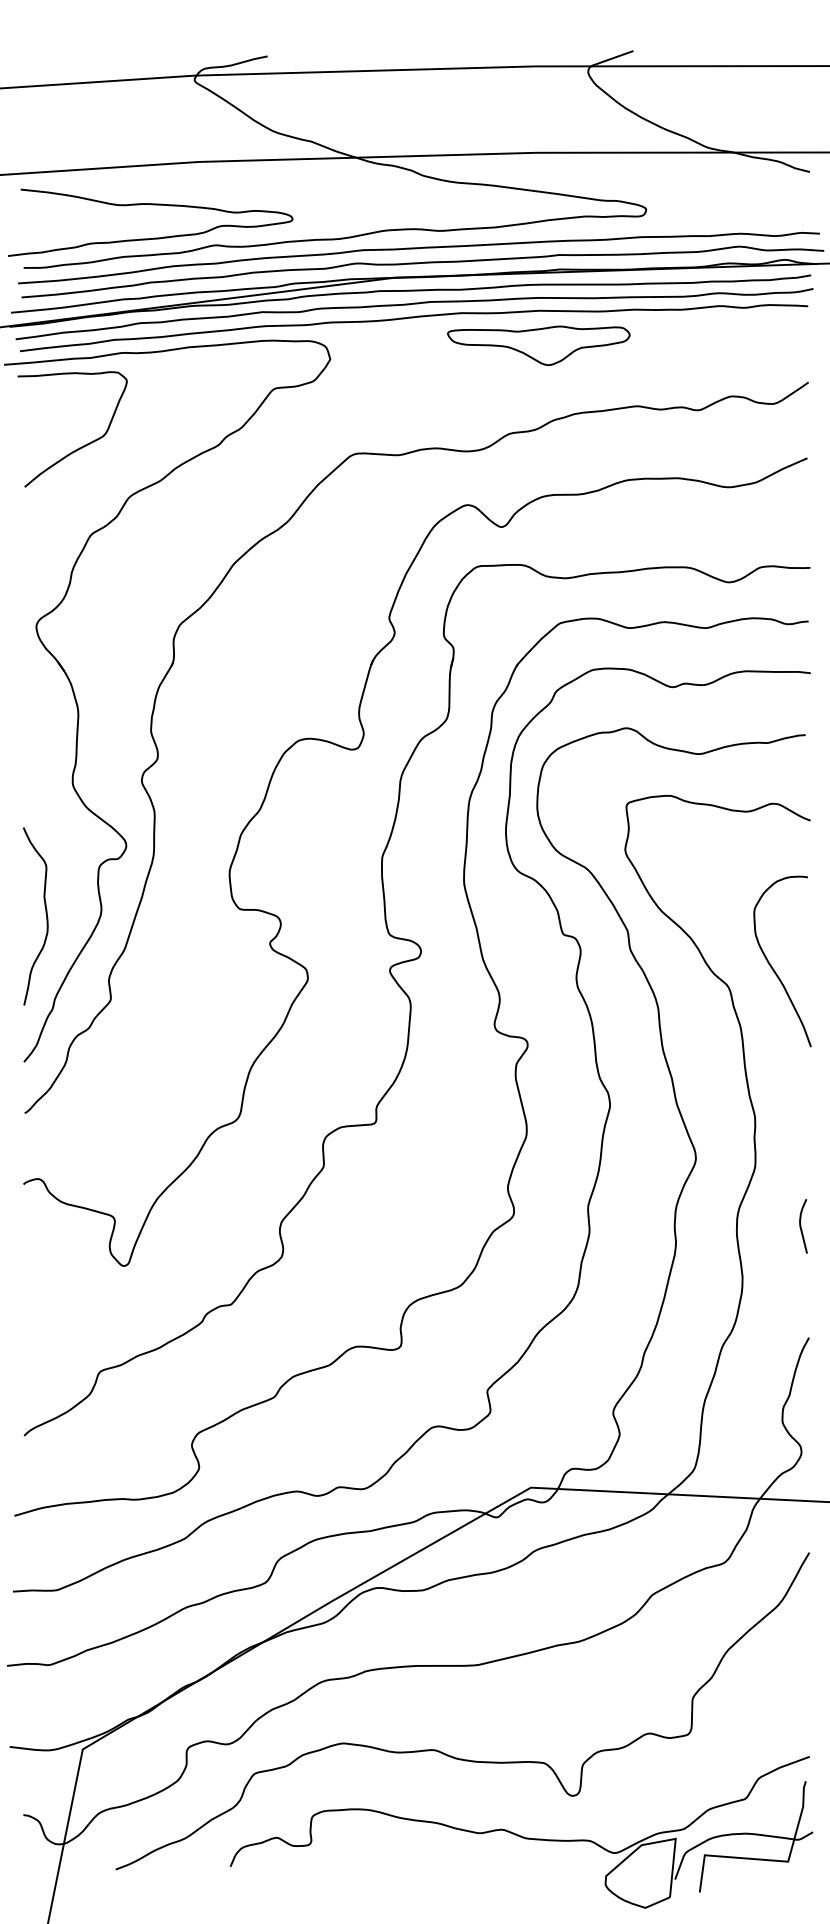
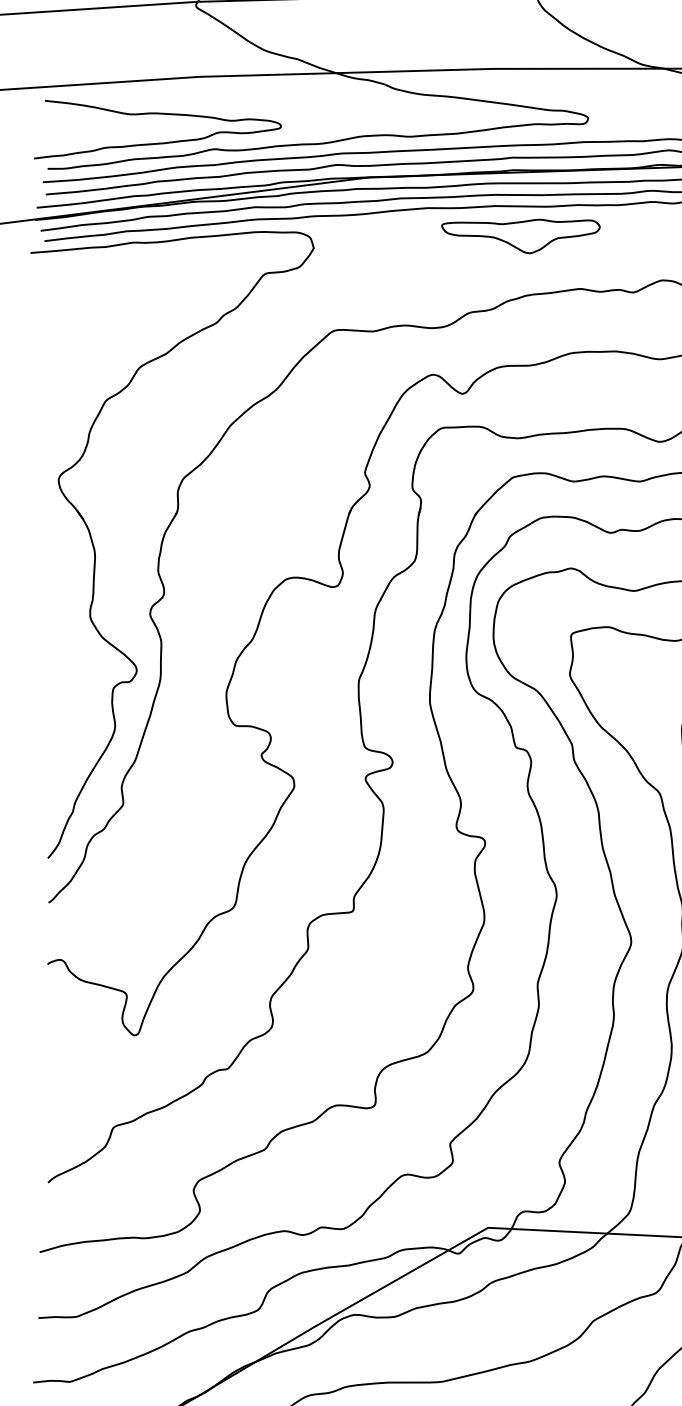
part: (538, 345) -> (520, 236), moved
curve: (81, 446) -> (97, 323), removed
curve: (45, 913) -> (66, 729), removed

